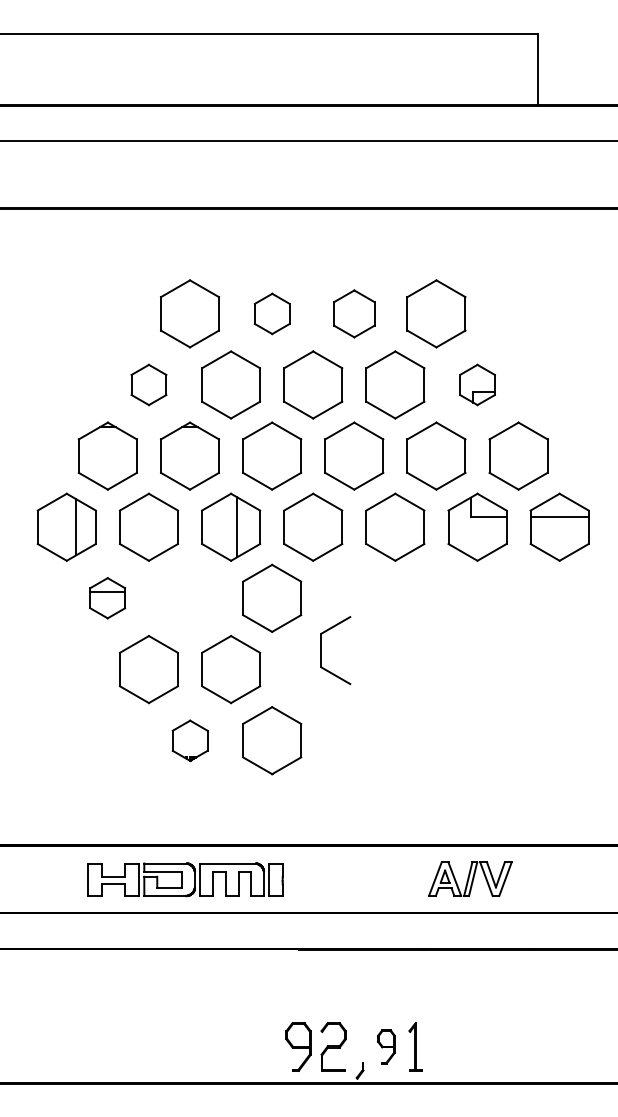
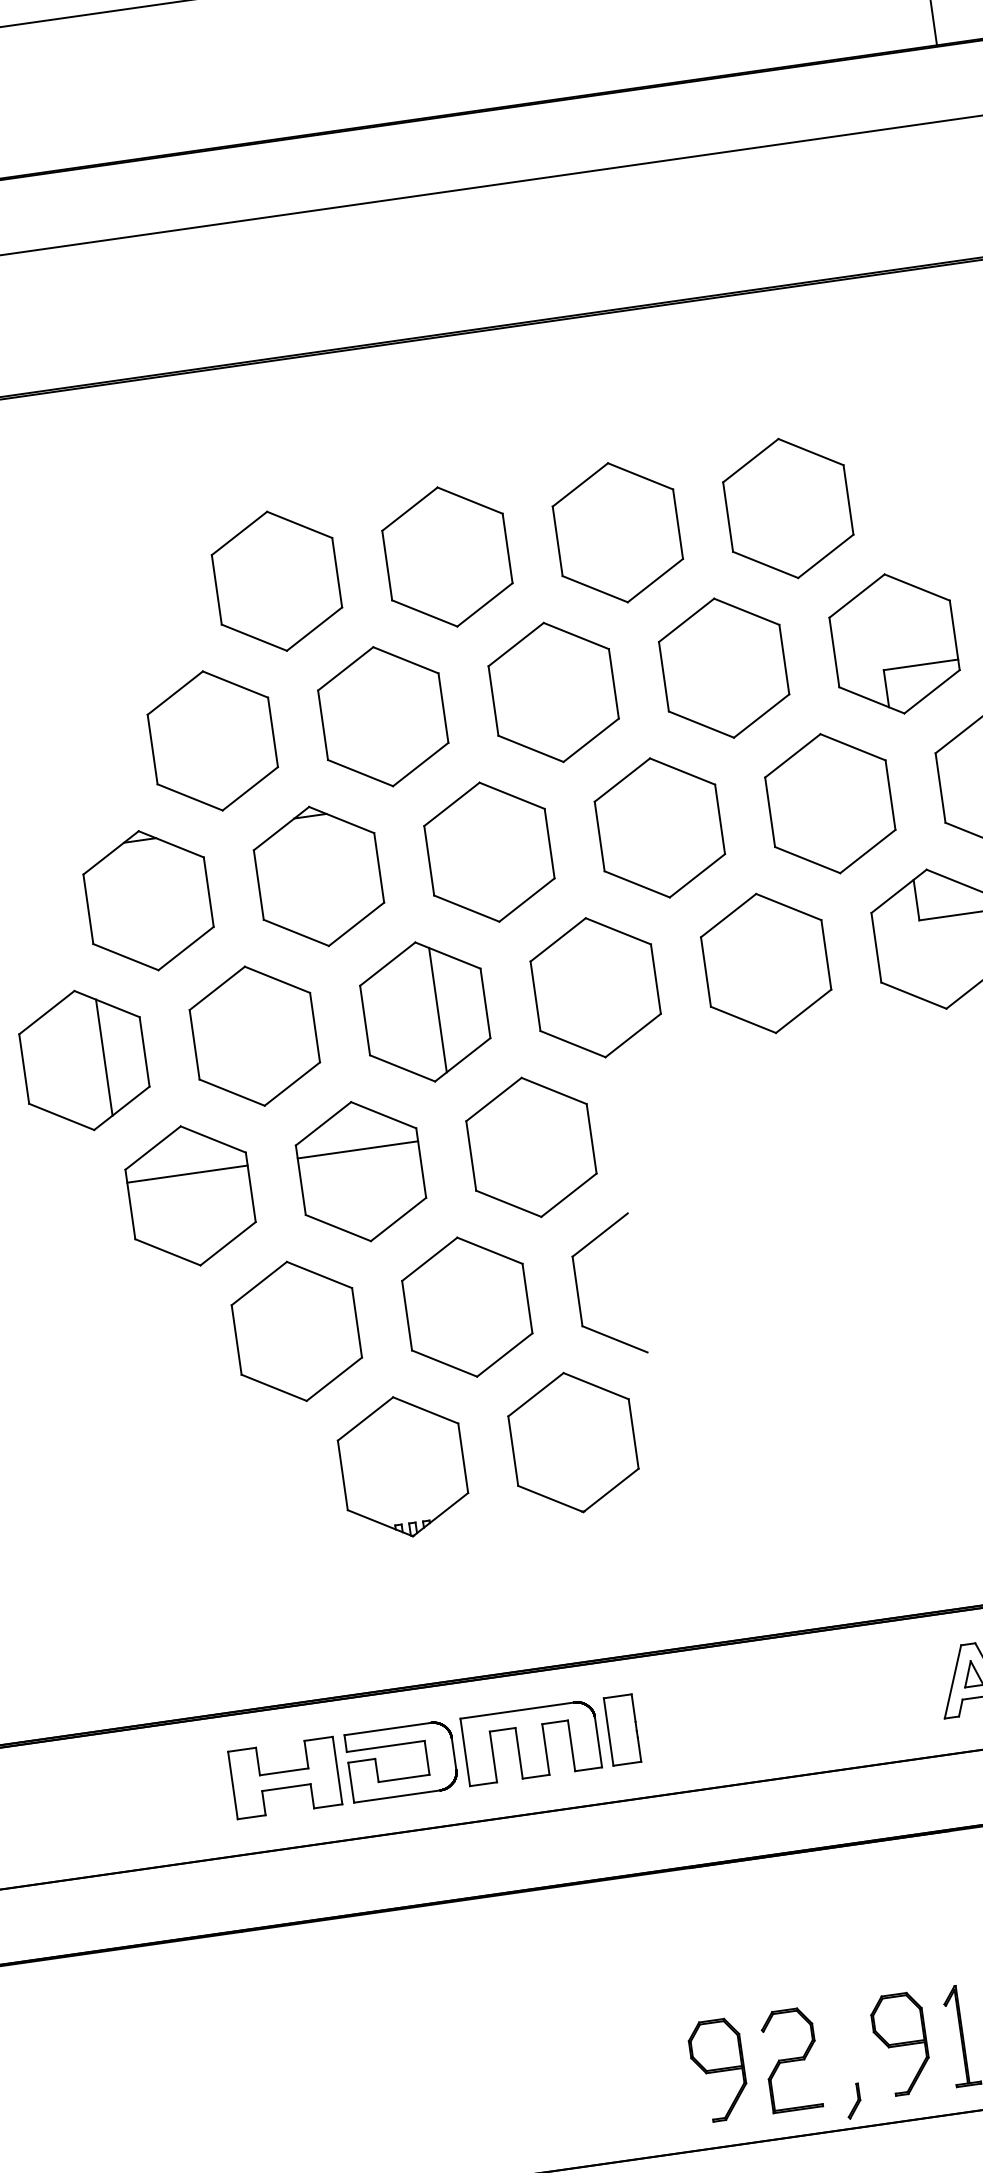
part: (272, 313) -> (448, 556), size x1.67
part: (354, 313) -> (618, 531), size x1.43
part: (148, 384) -> (211, 740), size x1.67
part: (477, 384) -> (894, 642), size x1.67
part: (107, 597) -> (189, 1194), size x1.67
part: (190, 597) -> (361, 1169), added
part: (321, 650) -> (578, 1291), moved
part: (190, 740) -> (403, 1466), size x1.67
part: (386, 1046) -> (901, 2043), size x1.43

